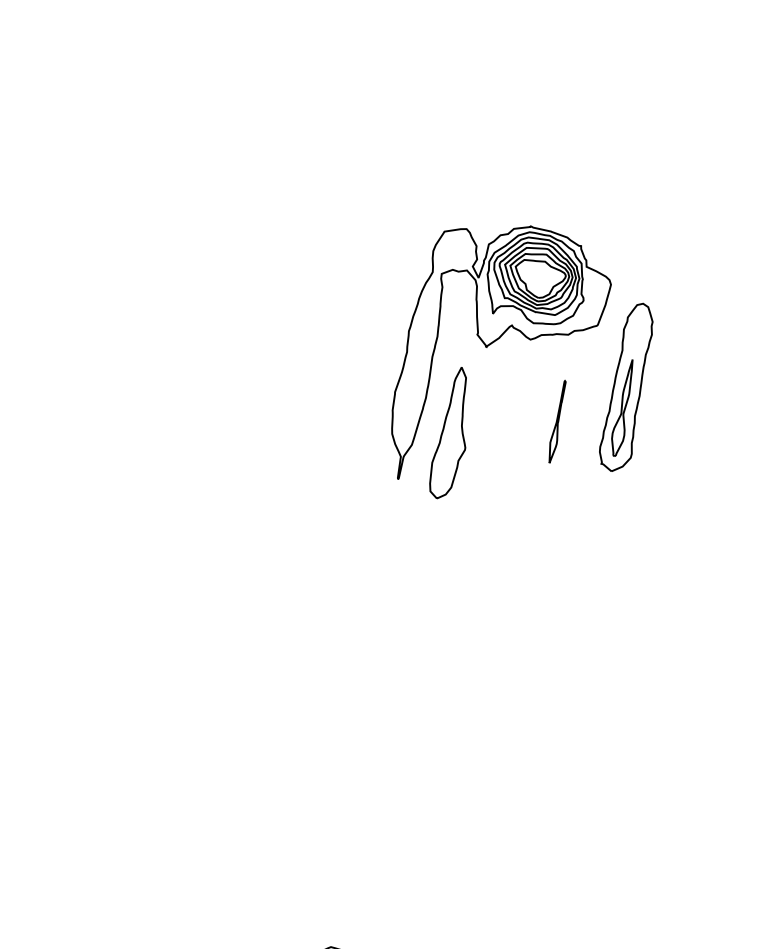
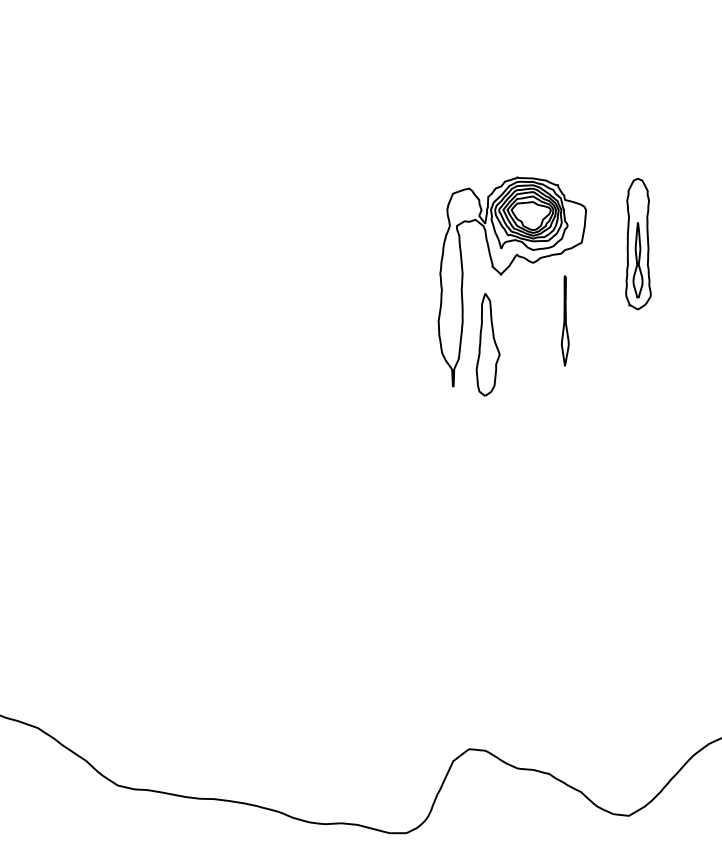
part: (628, 386) -> (638, 243), moved
part: (557, 421) -> (565, 320), size x1.4

